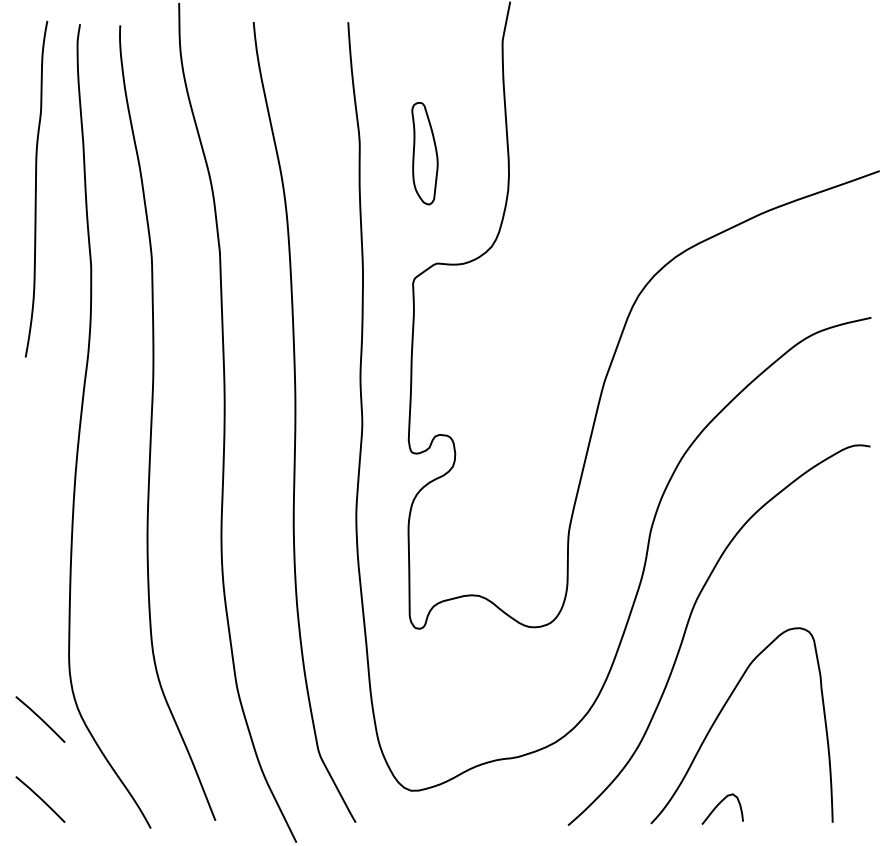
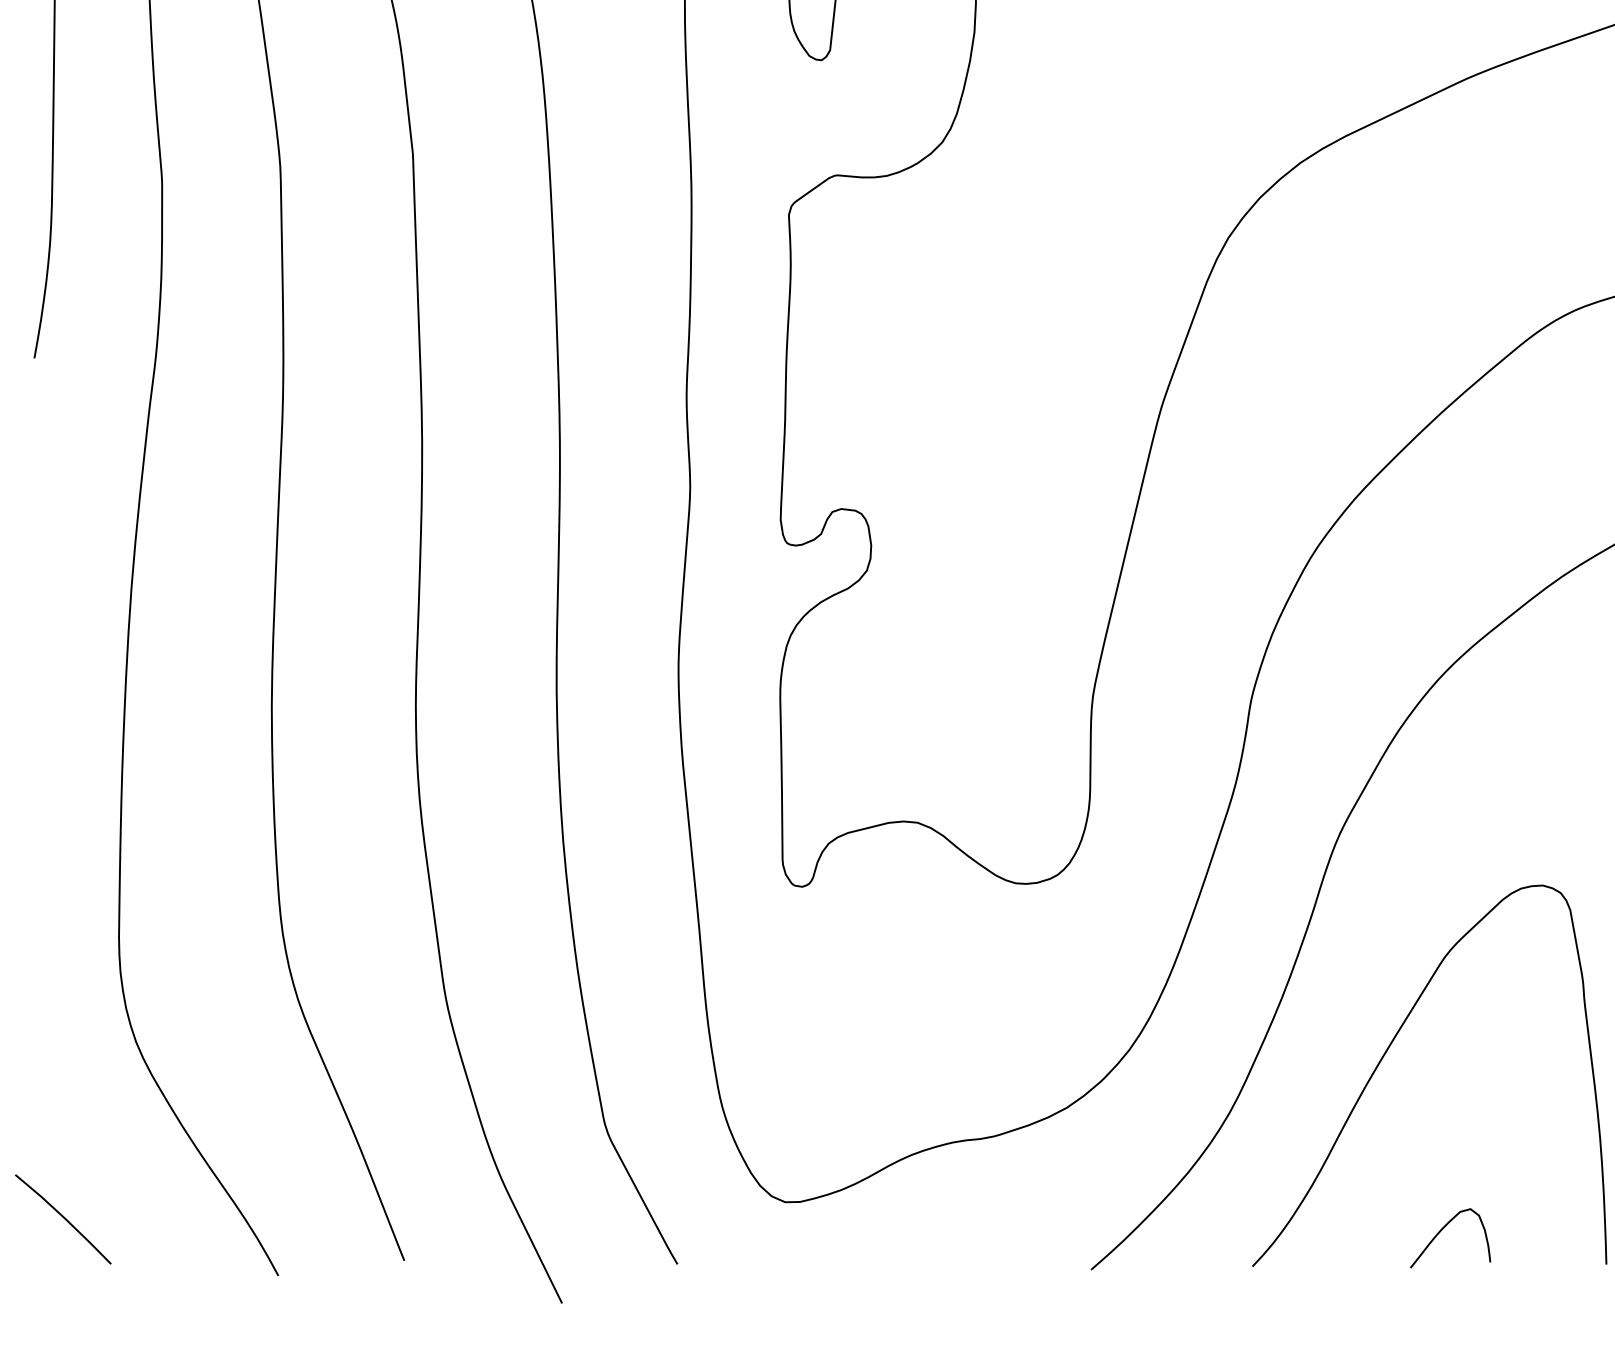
line: (40, 719) -> (63, 1063), removed
curve: (719, 804) -> (1444, 1228), moved

